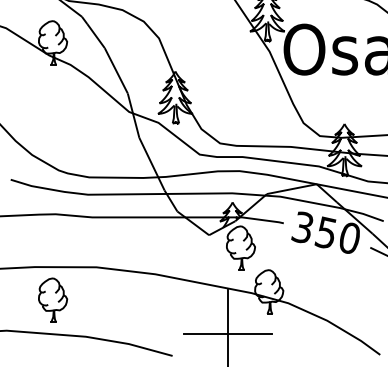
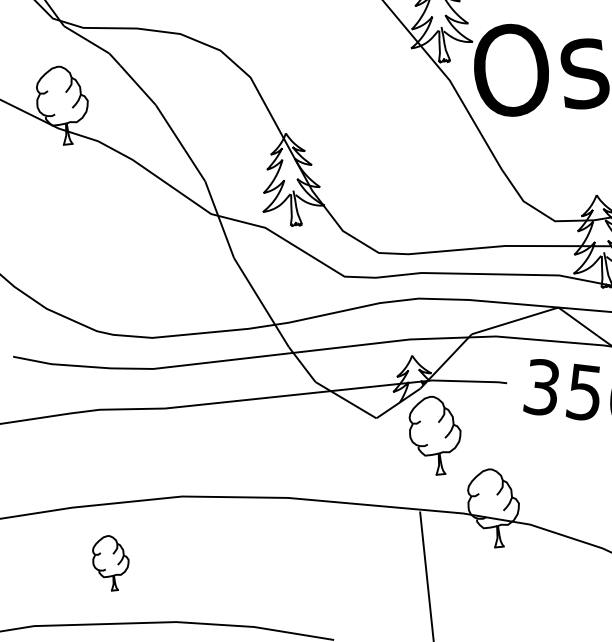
part: (53, 299) -> (111, 561), size x0.7
line: (227, 333) -> (427, 589), removed

